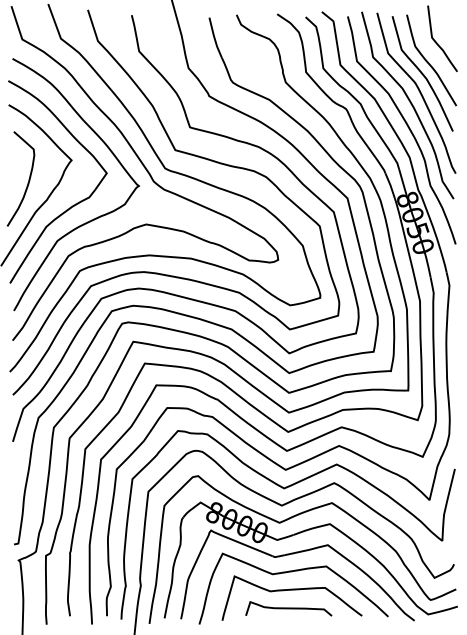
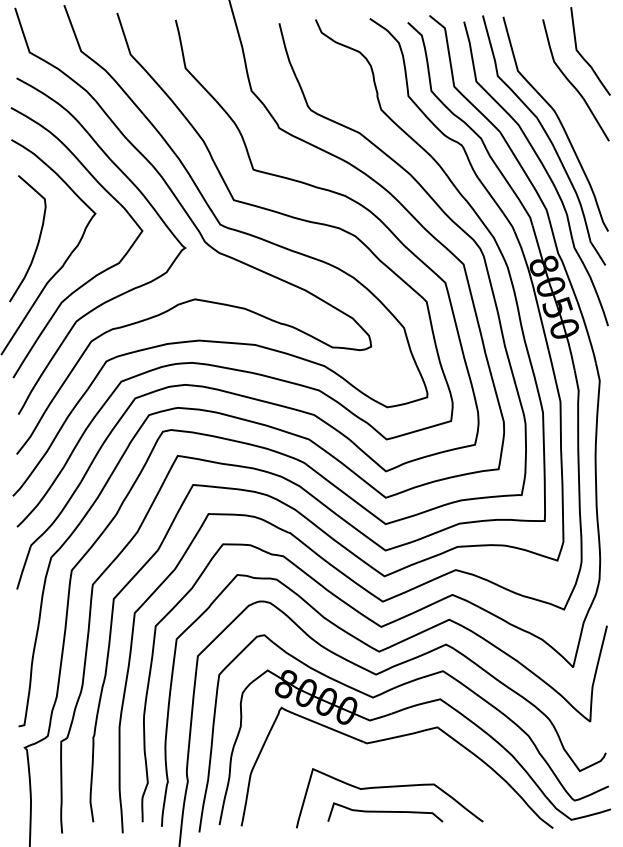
curve: (423, 74) -> (564, 98), removed
curve: (291, 572) -> (389, 763), removed

